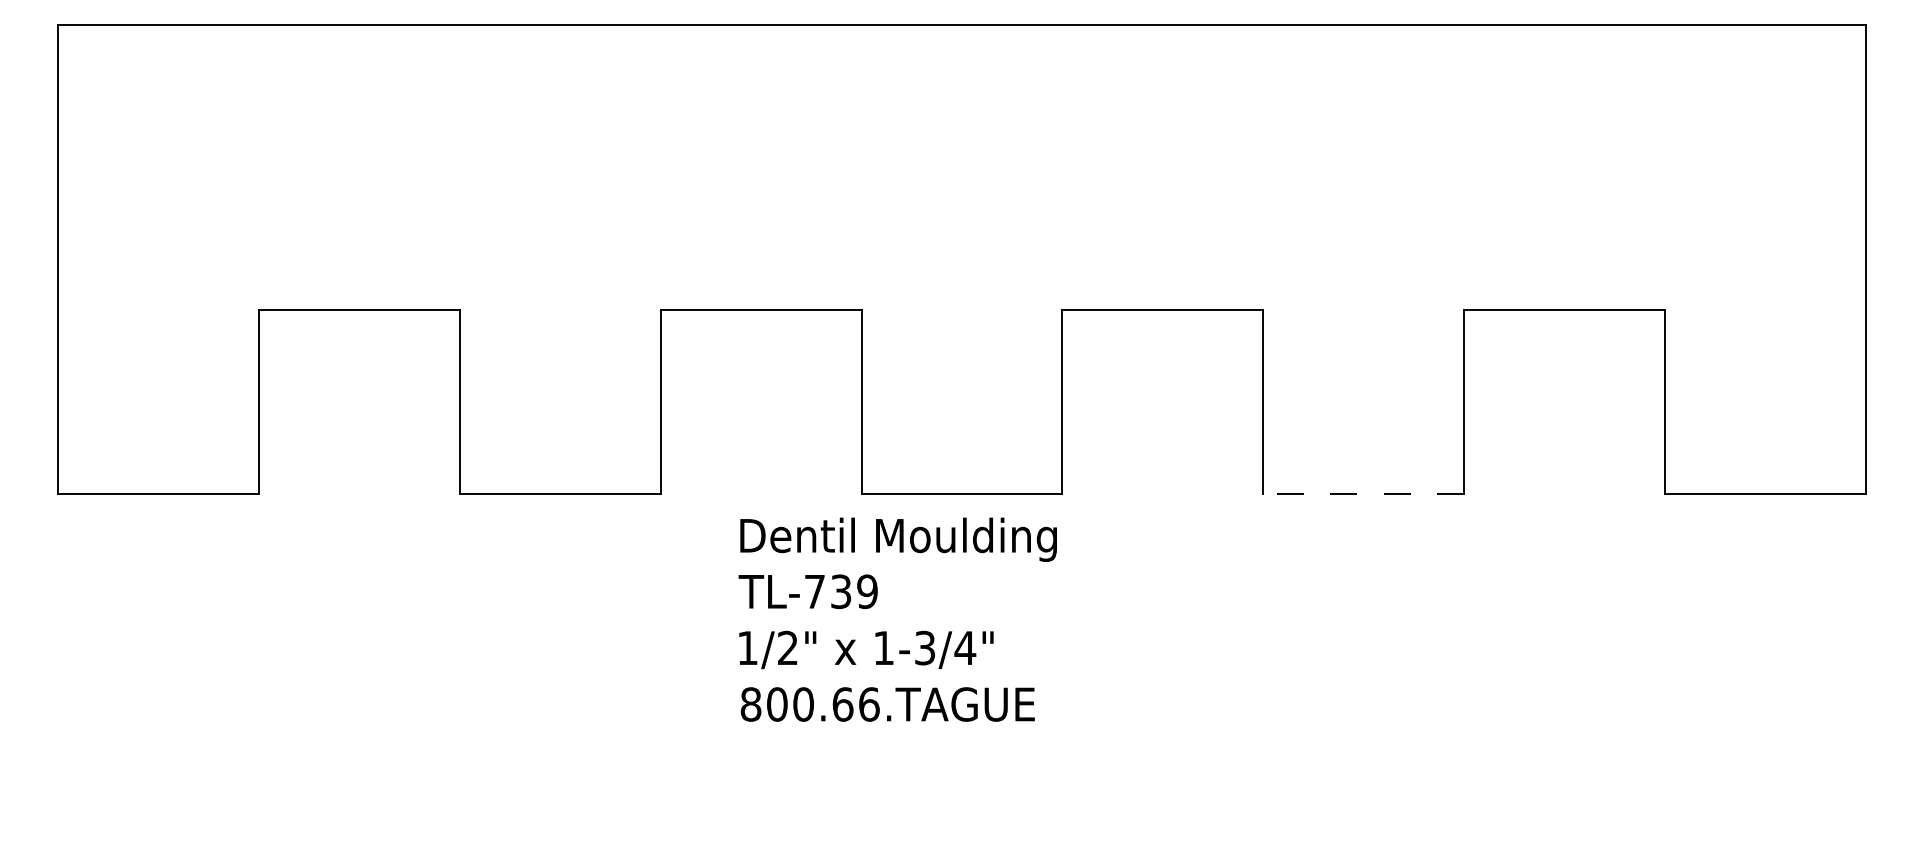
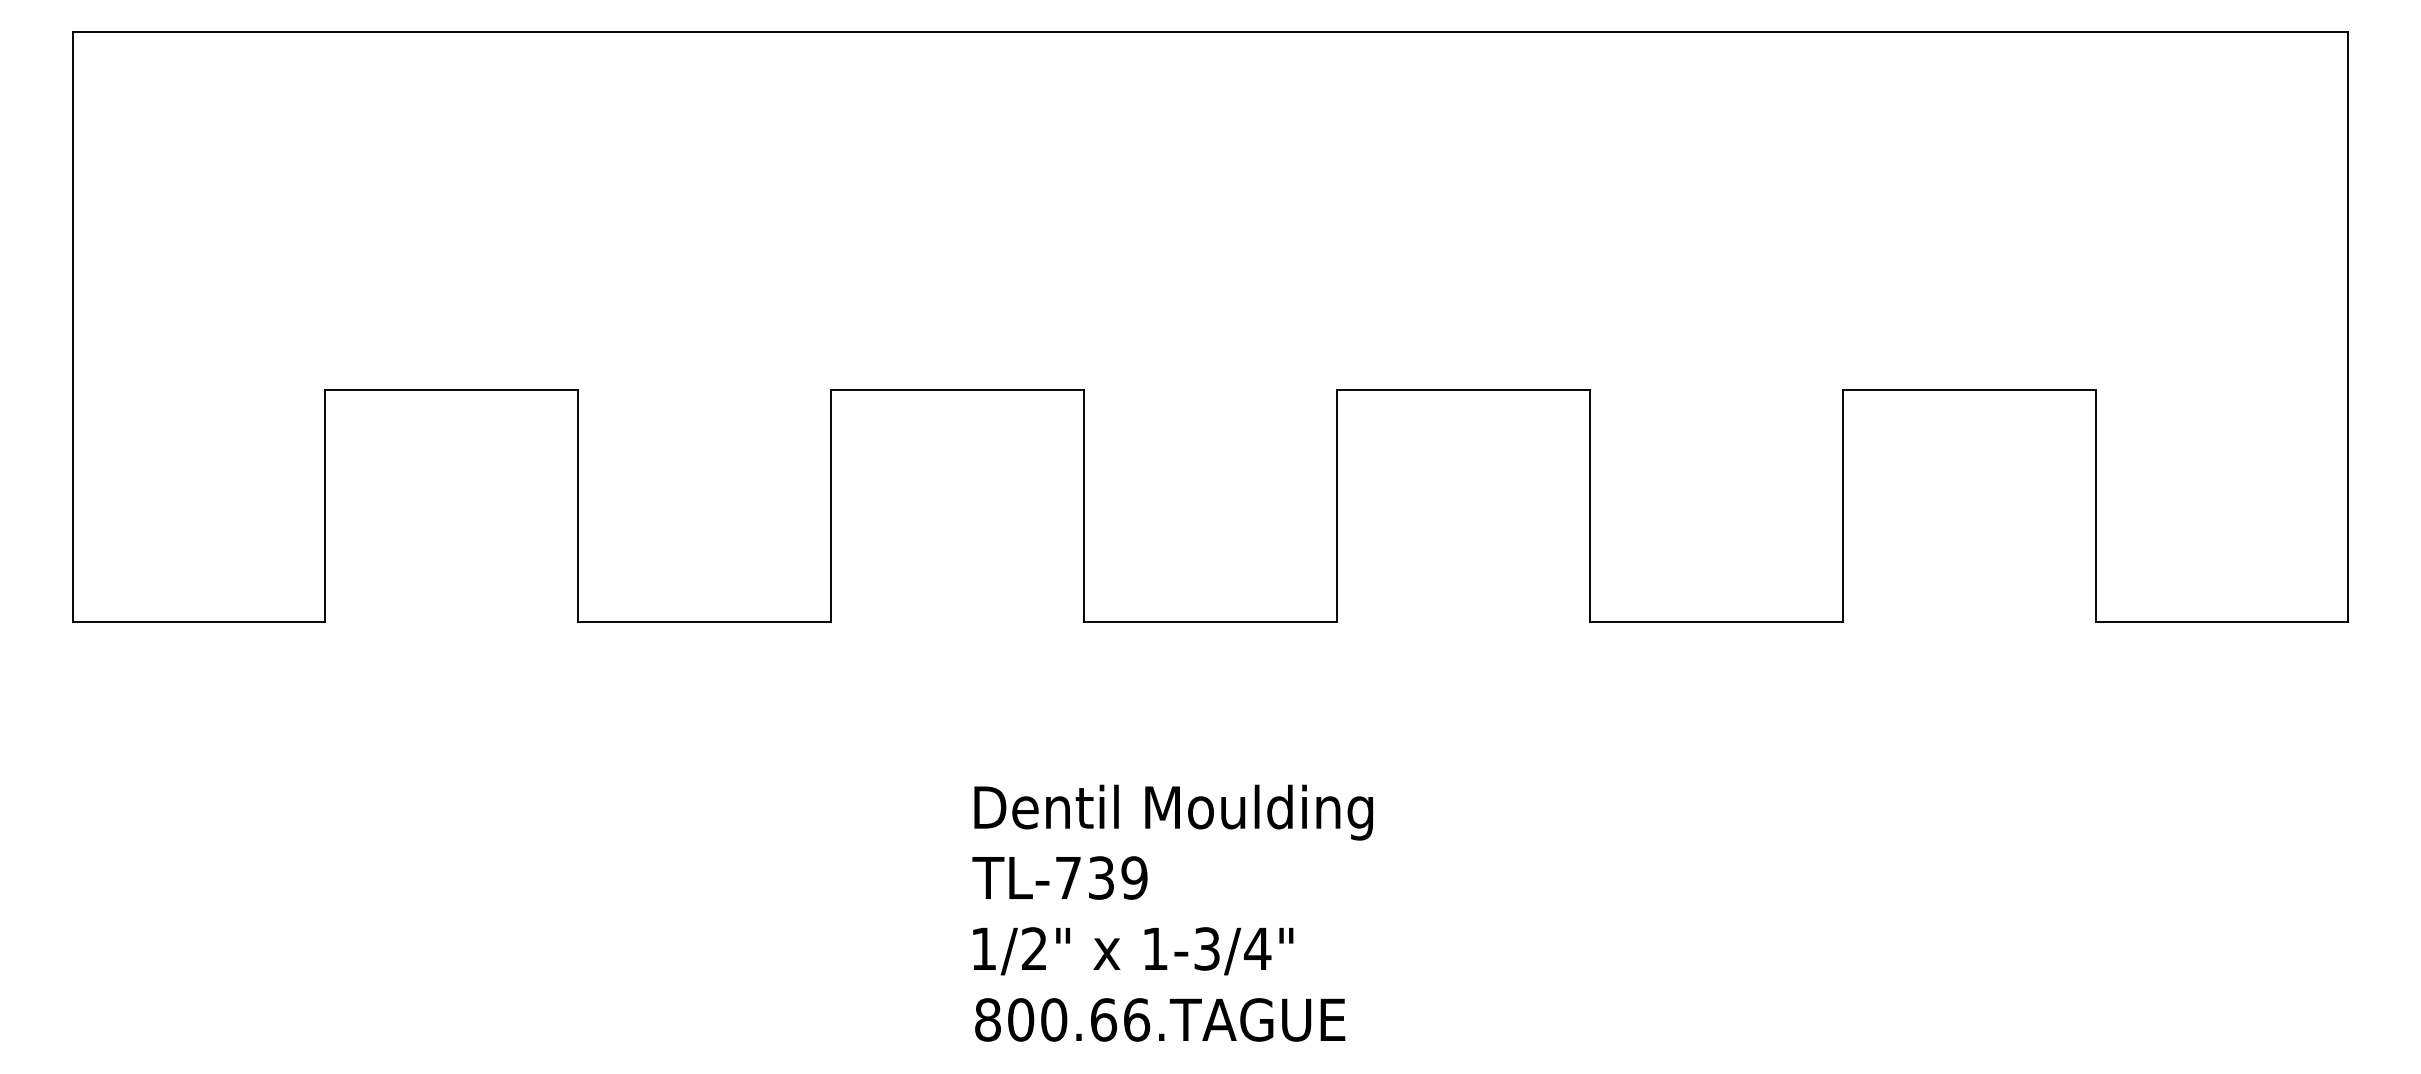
line: (1363, 494) -> (1715, 622), dashed -> solid
text: (897, 619) -> (1172, 912), moved

